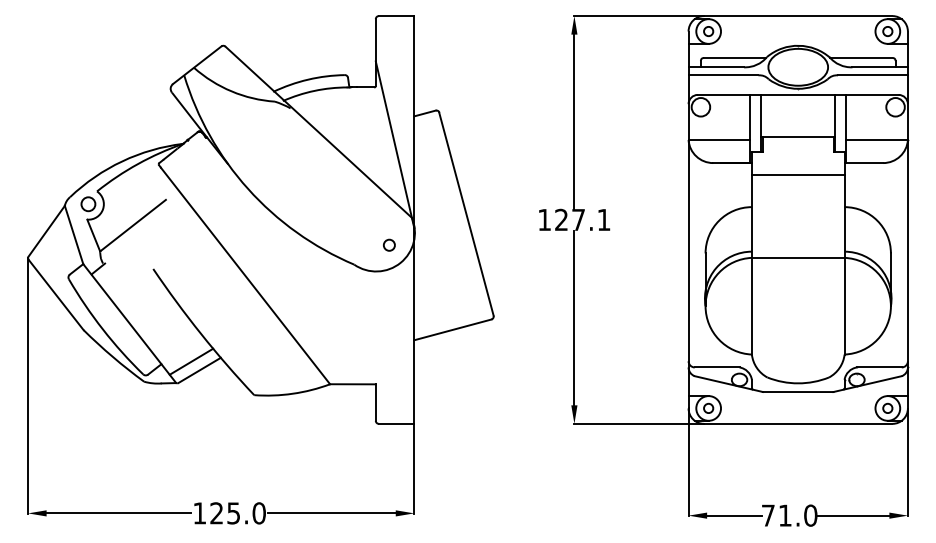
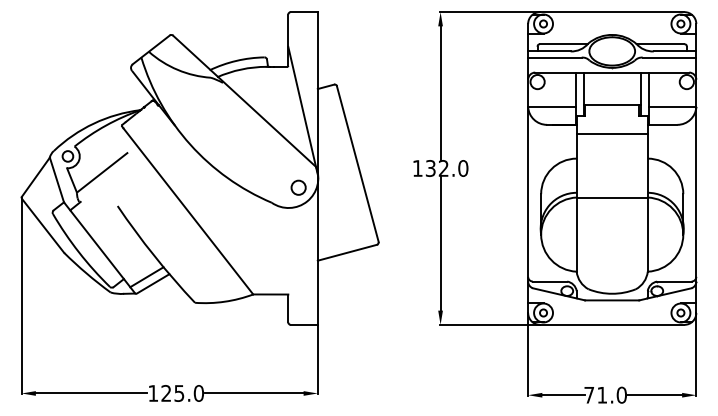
text: (582, 219) -> (446, 168), 127.1 -> 132.0
circle: (389, 245) -> (298, 188), size x1.67

